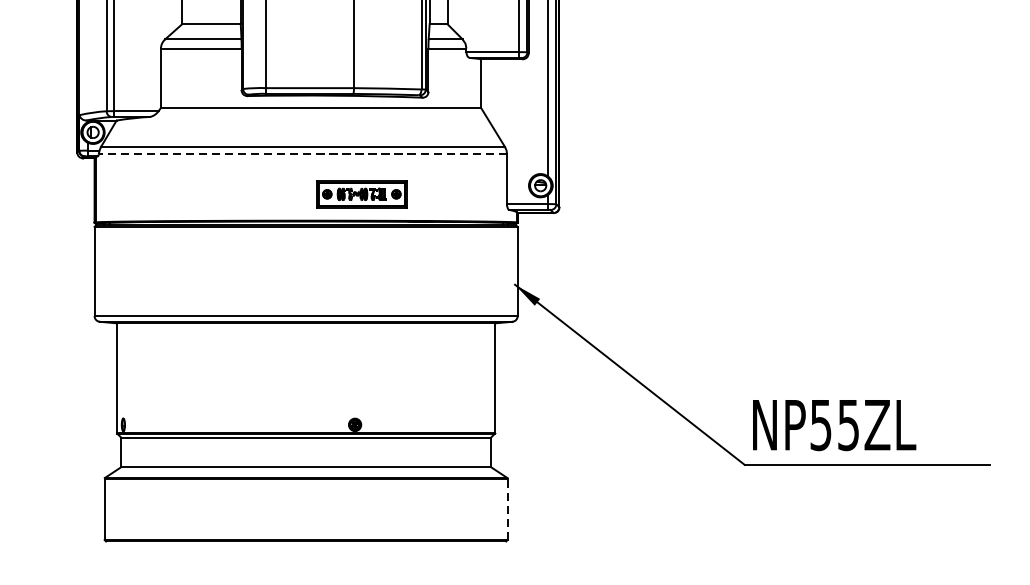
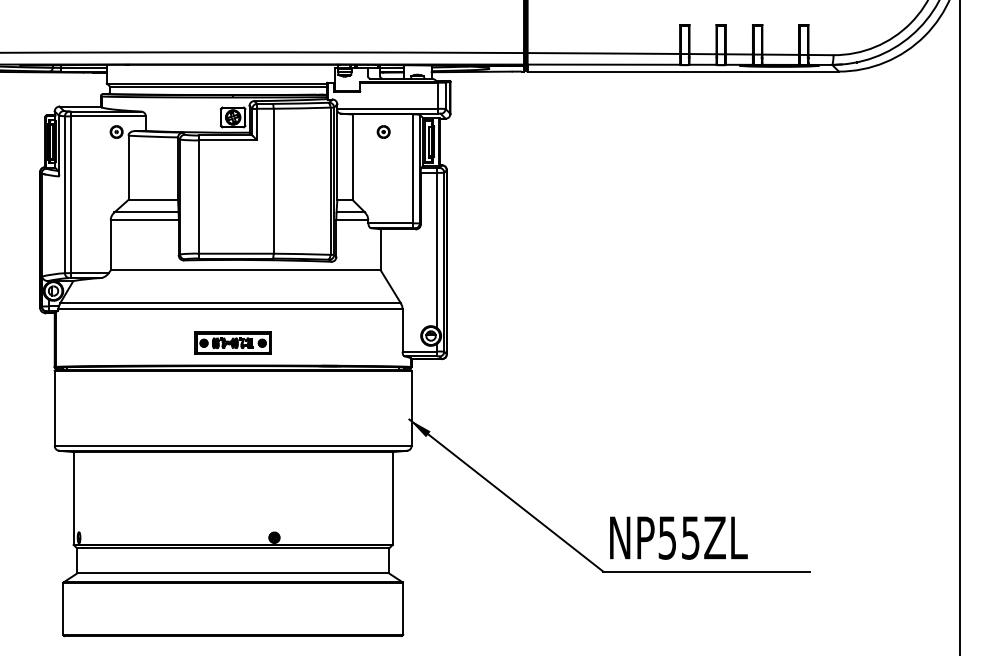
line: (301, 154) -> (229, 309), dashed -> solid
part: (361, 193) -> (232, 342), moved
line: (508, 508) -> (403, 608), dashed -> solid

